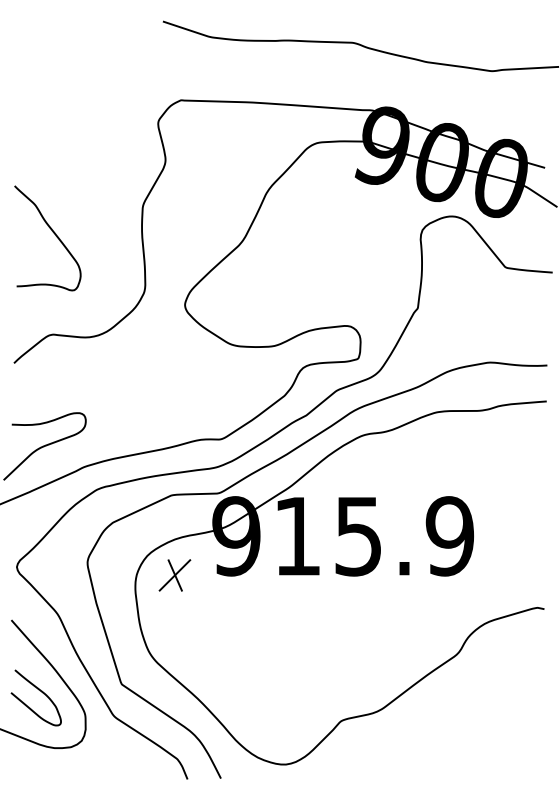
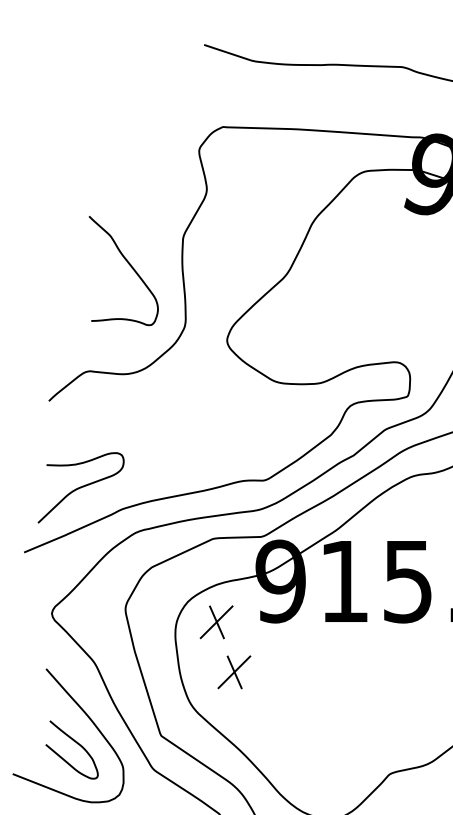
curve: (52, 232) -> (128, 264), moved
part: (191, 623) -> (233, 672), added

